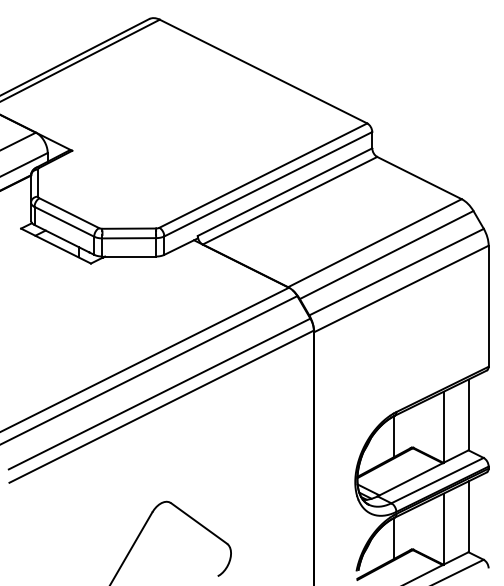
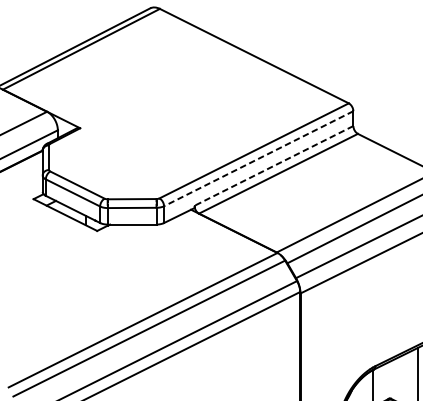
line: (267, 184) -> (257, 158), solid -> dashed
line: (285, 192) -> (274, 166), solid -> dashed

